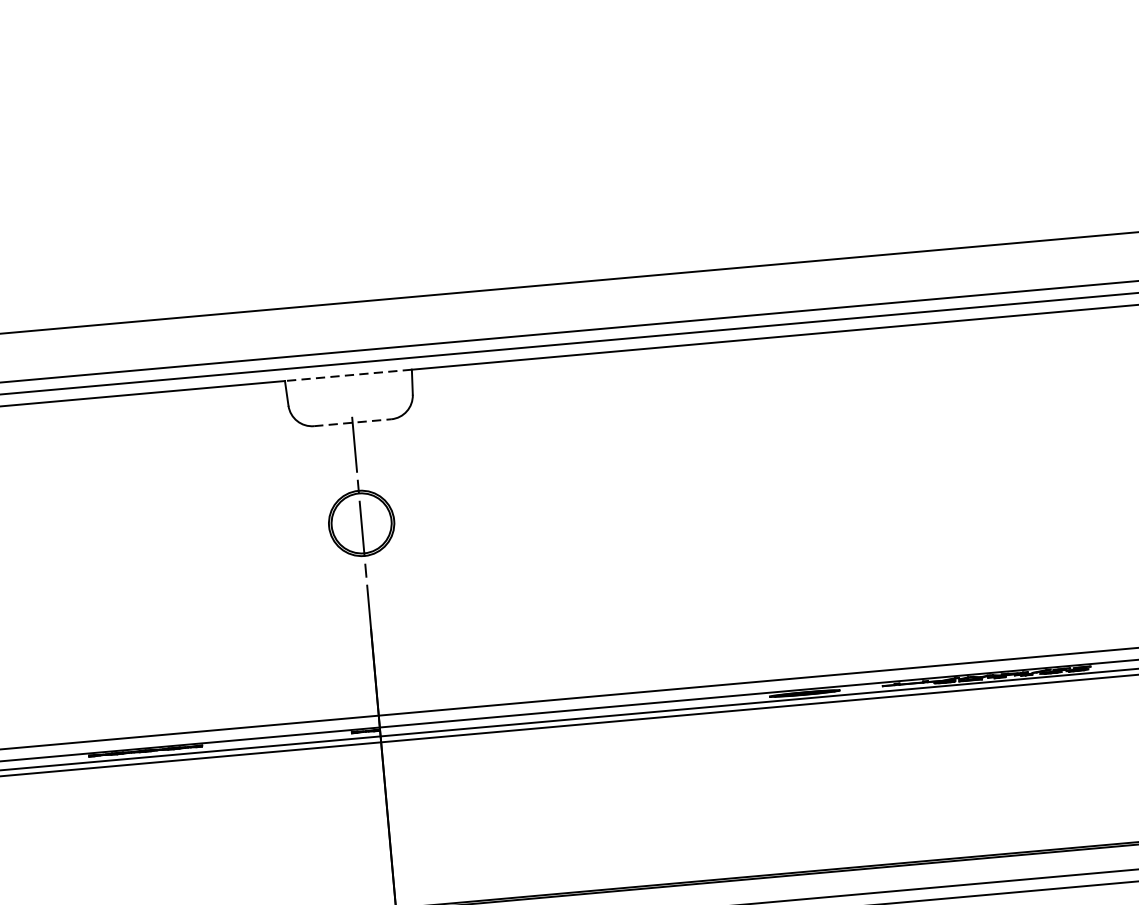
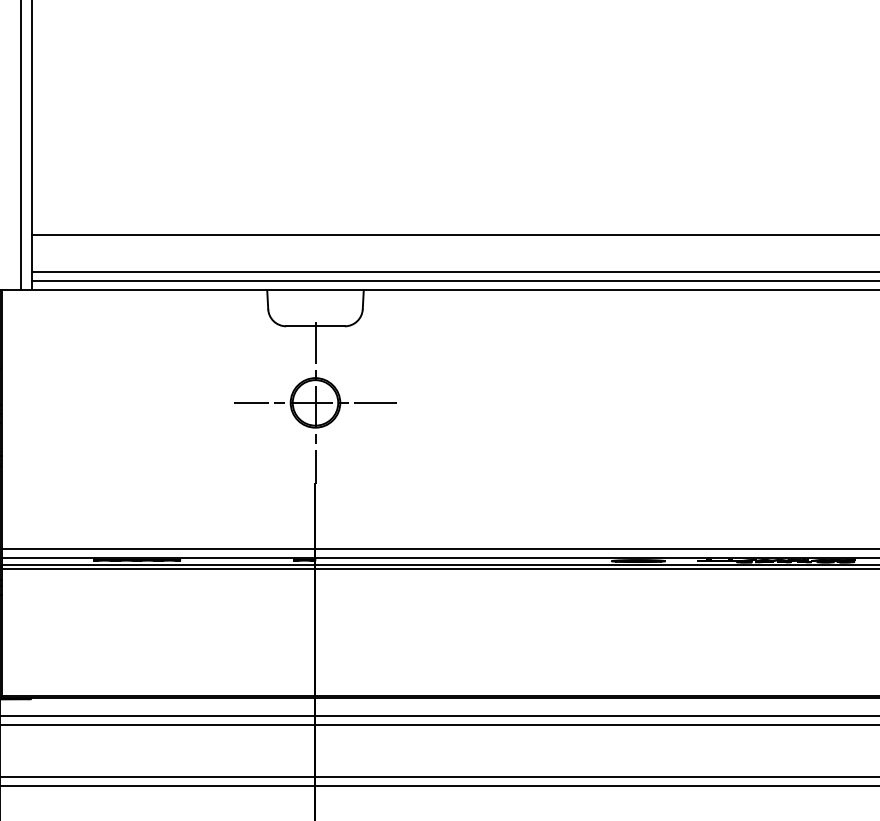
line: (348, 375) -> (315, 290), dashed -> solid
line: (353, 422) -> (316, 326), dashed -> solid
line: (361, 522) -> (315, 402), added

